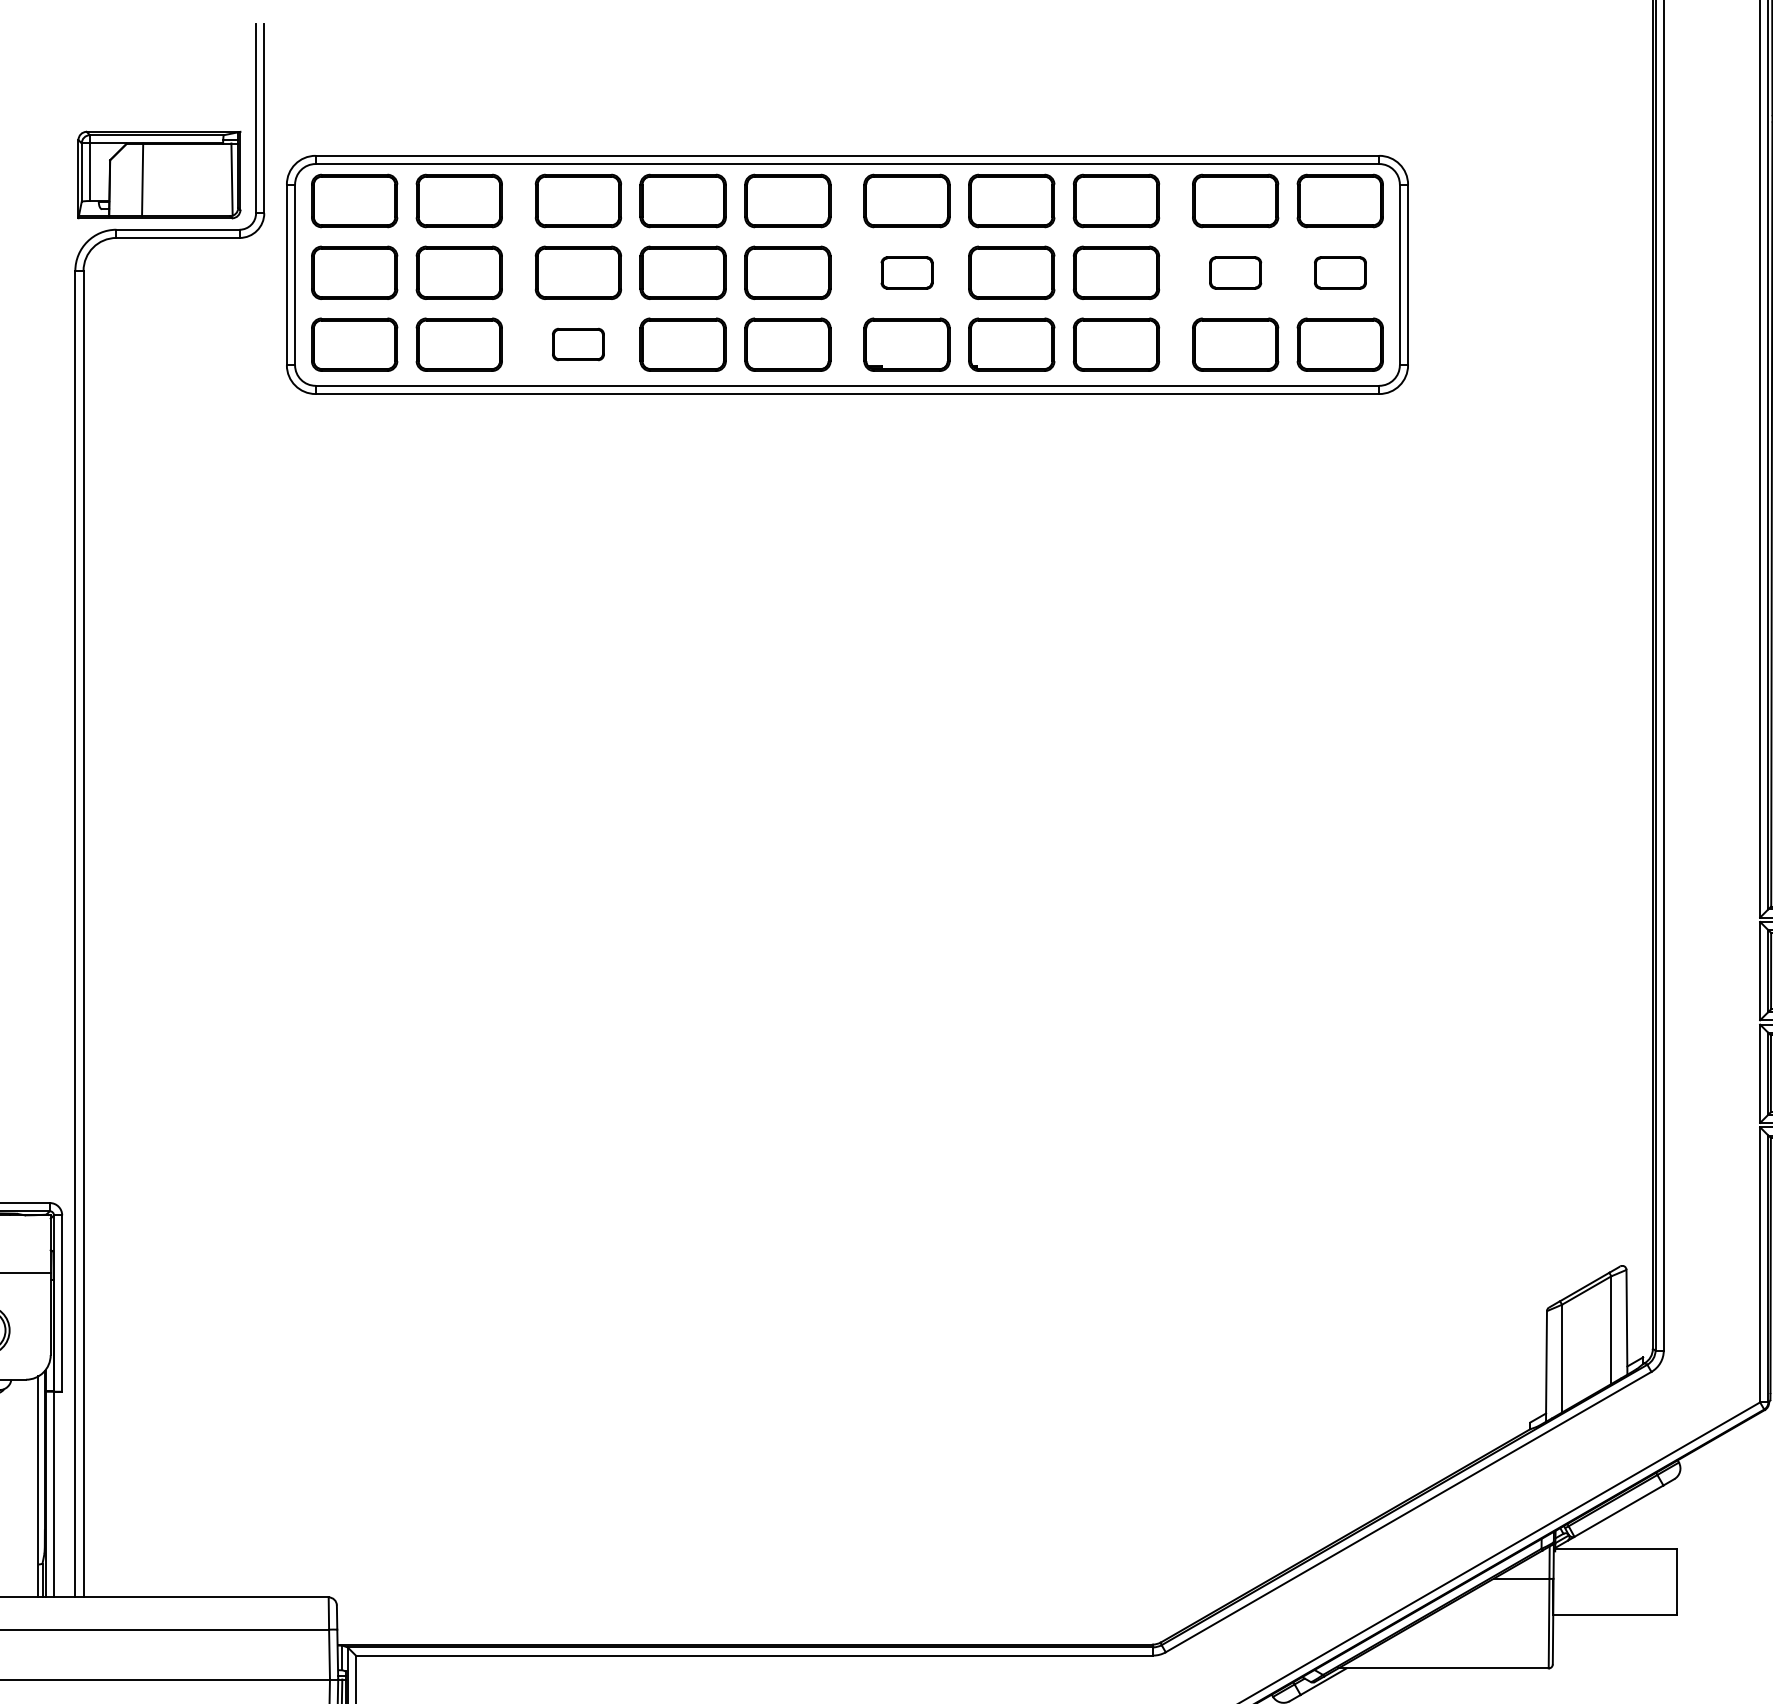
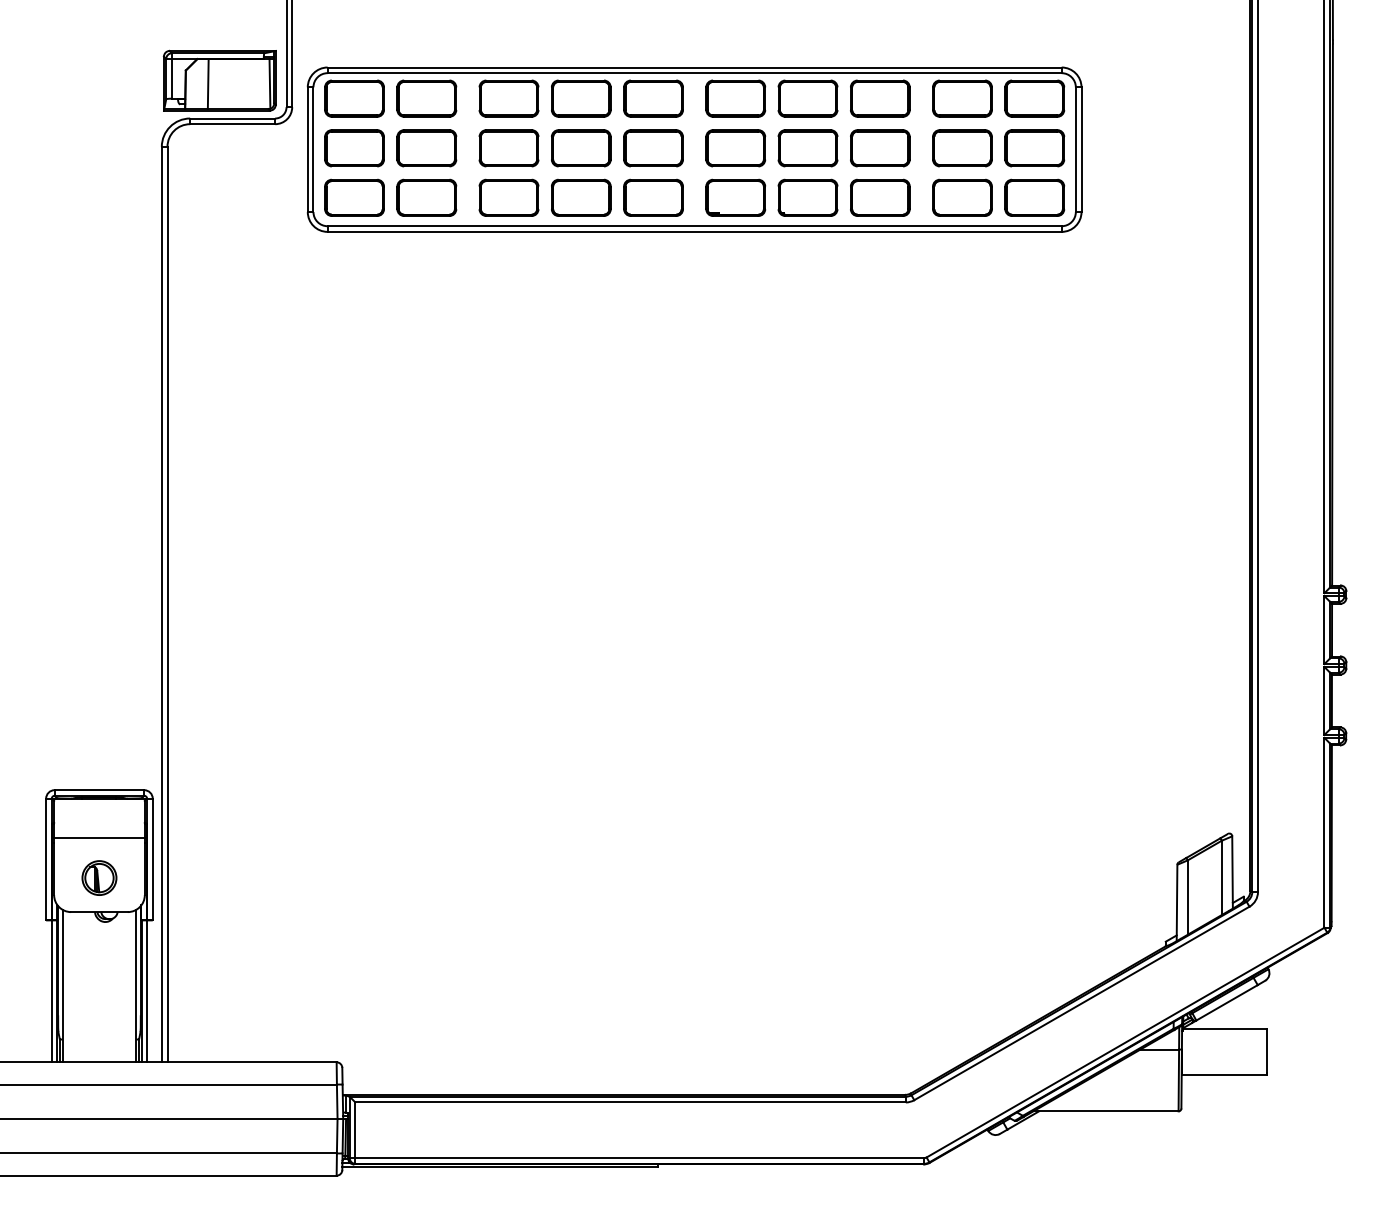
part: (906, 273) -> (735, 148), size x1.67
part: (1235, 273) -> (962, 148), size x1.67
part: (1339, 273) -> (1034, 148), size x1.67
part: (577, 344) -> (508, 197), size x1.67

